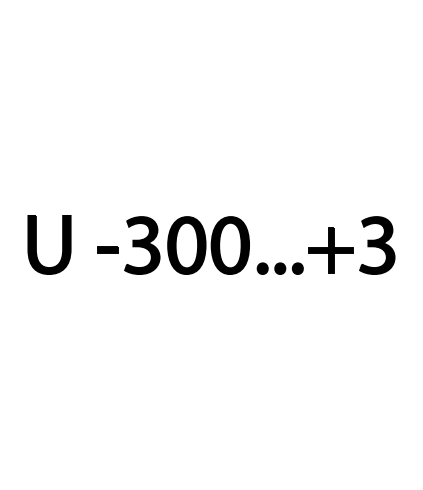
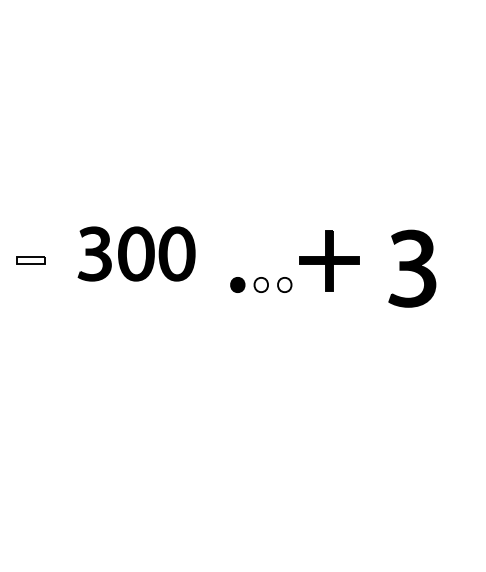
part: (186, 245) -> (135, 253), size x0.7
part: (377, 245) -> (412, 268), moved
fill: (107, 249) -> (30, 259), removed
fill: (280, 268) -> (261, 284), removed
fill: (297, 268) -> (284, 284), removed

